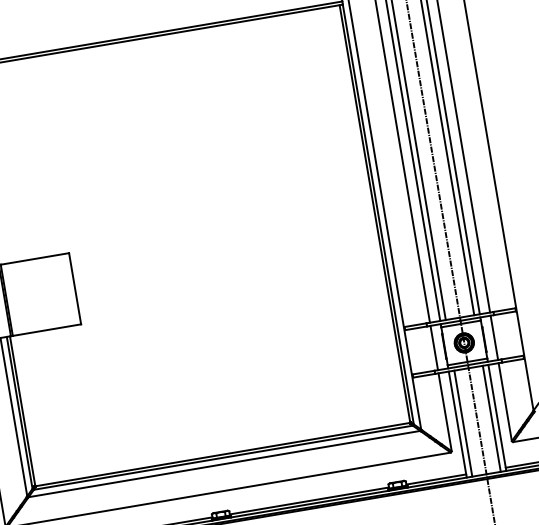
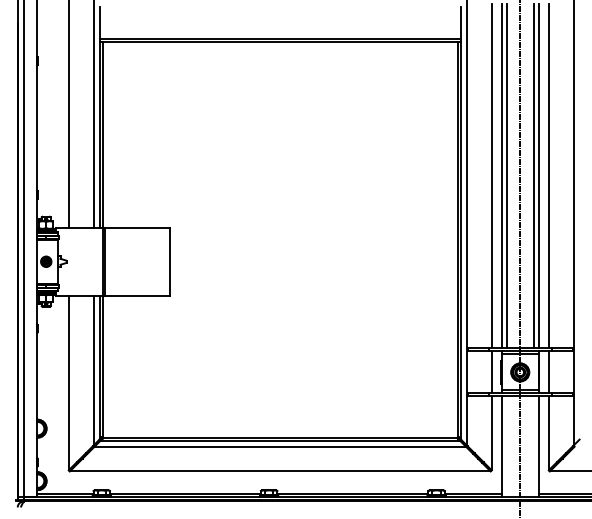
line: (491, 418) -> (533, 446), removed
line: (462, 423) -> (506, 446), removed

